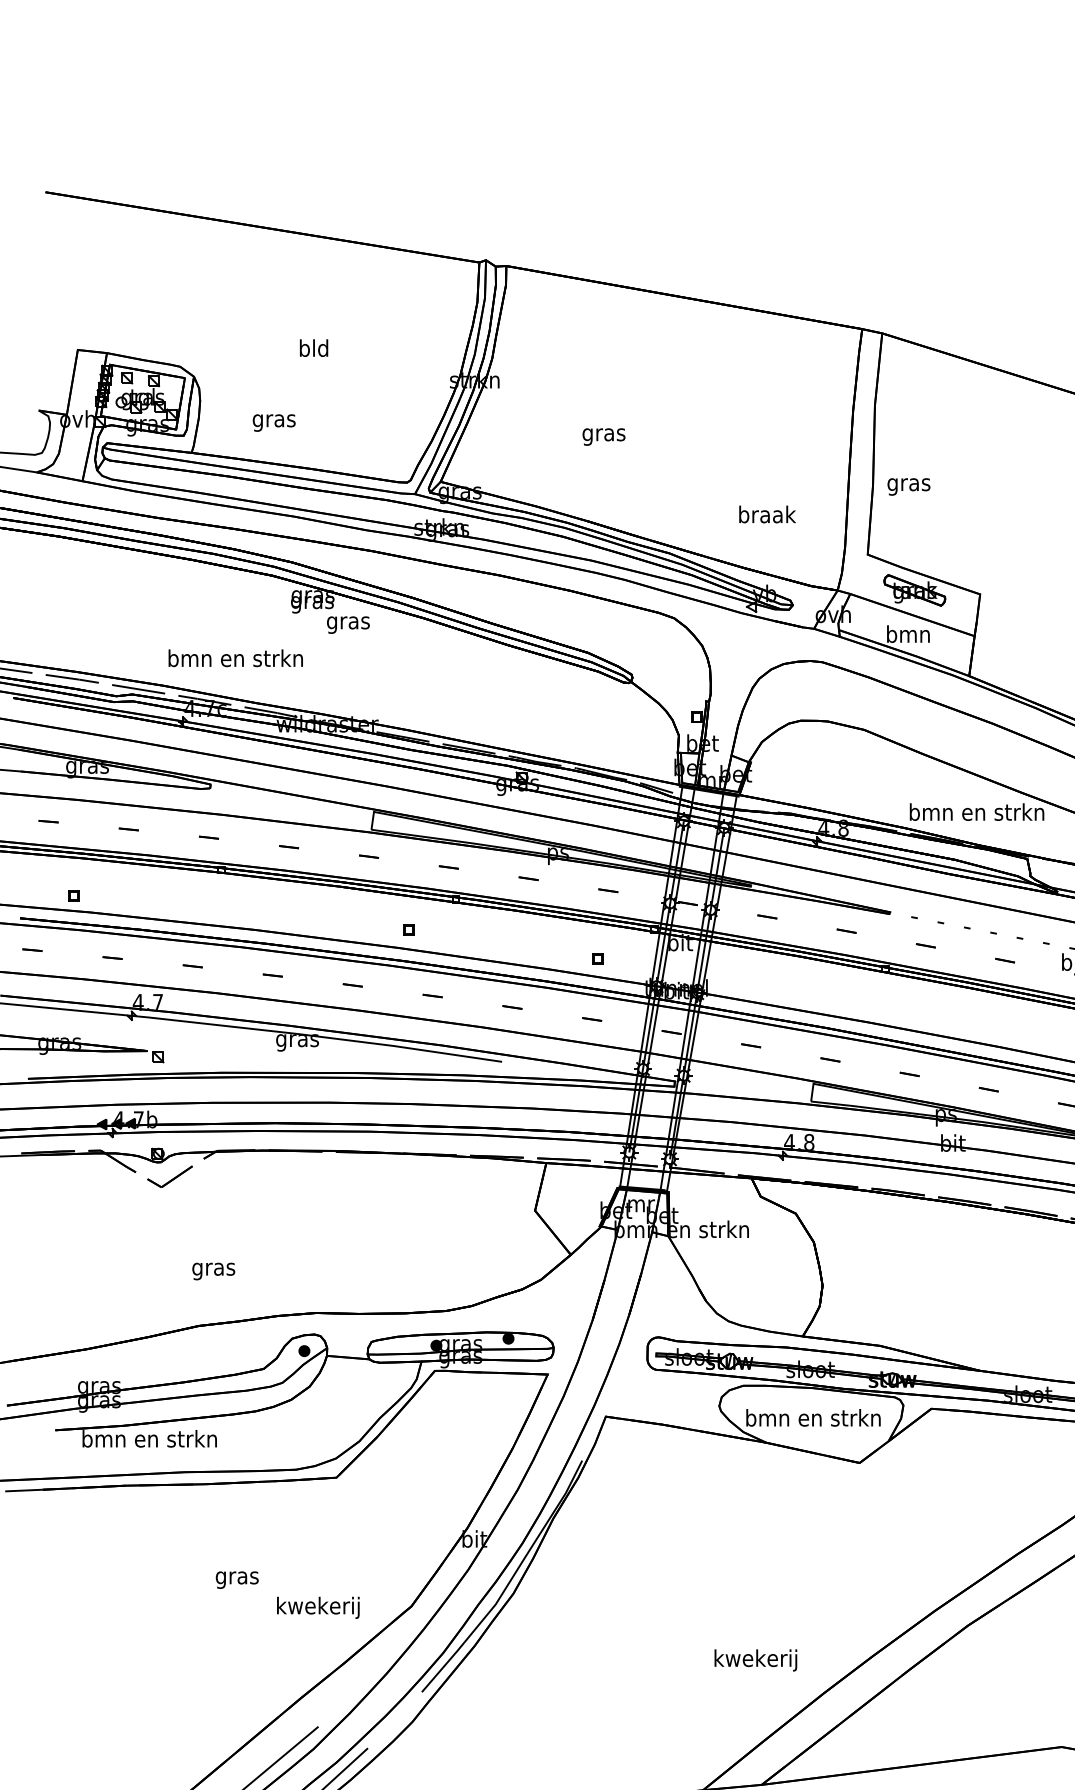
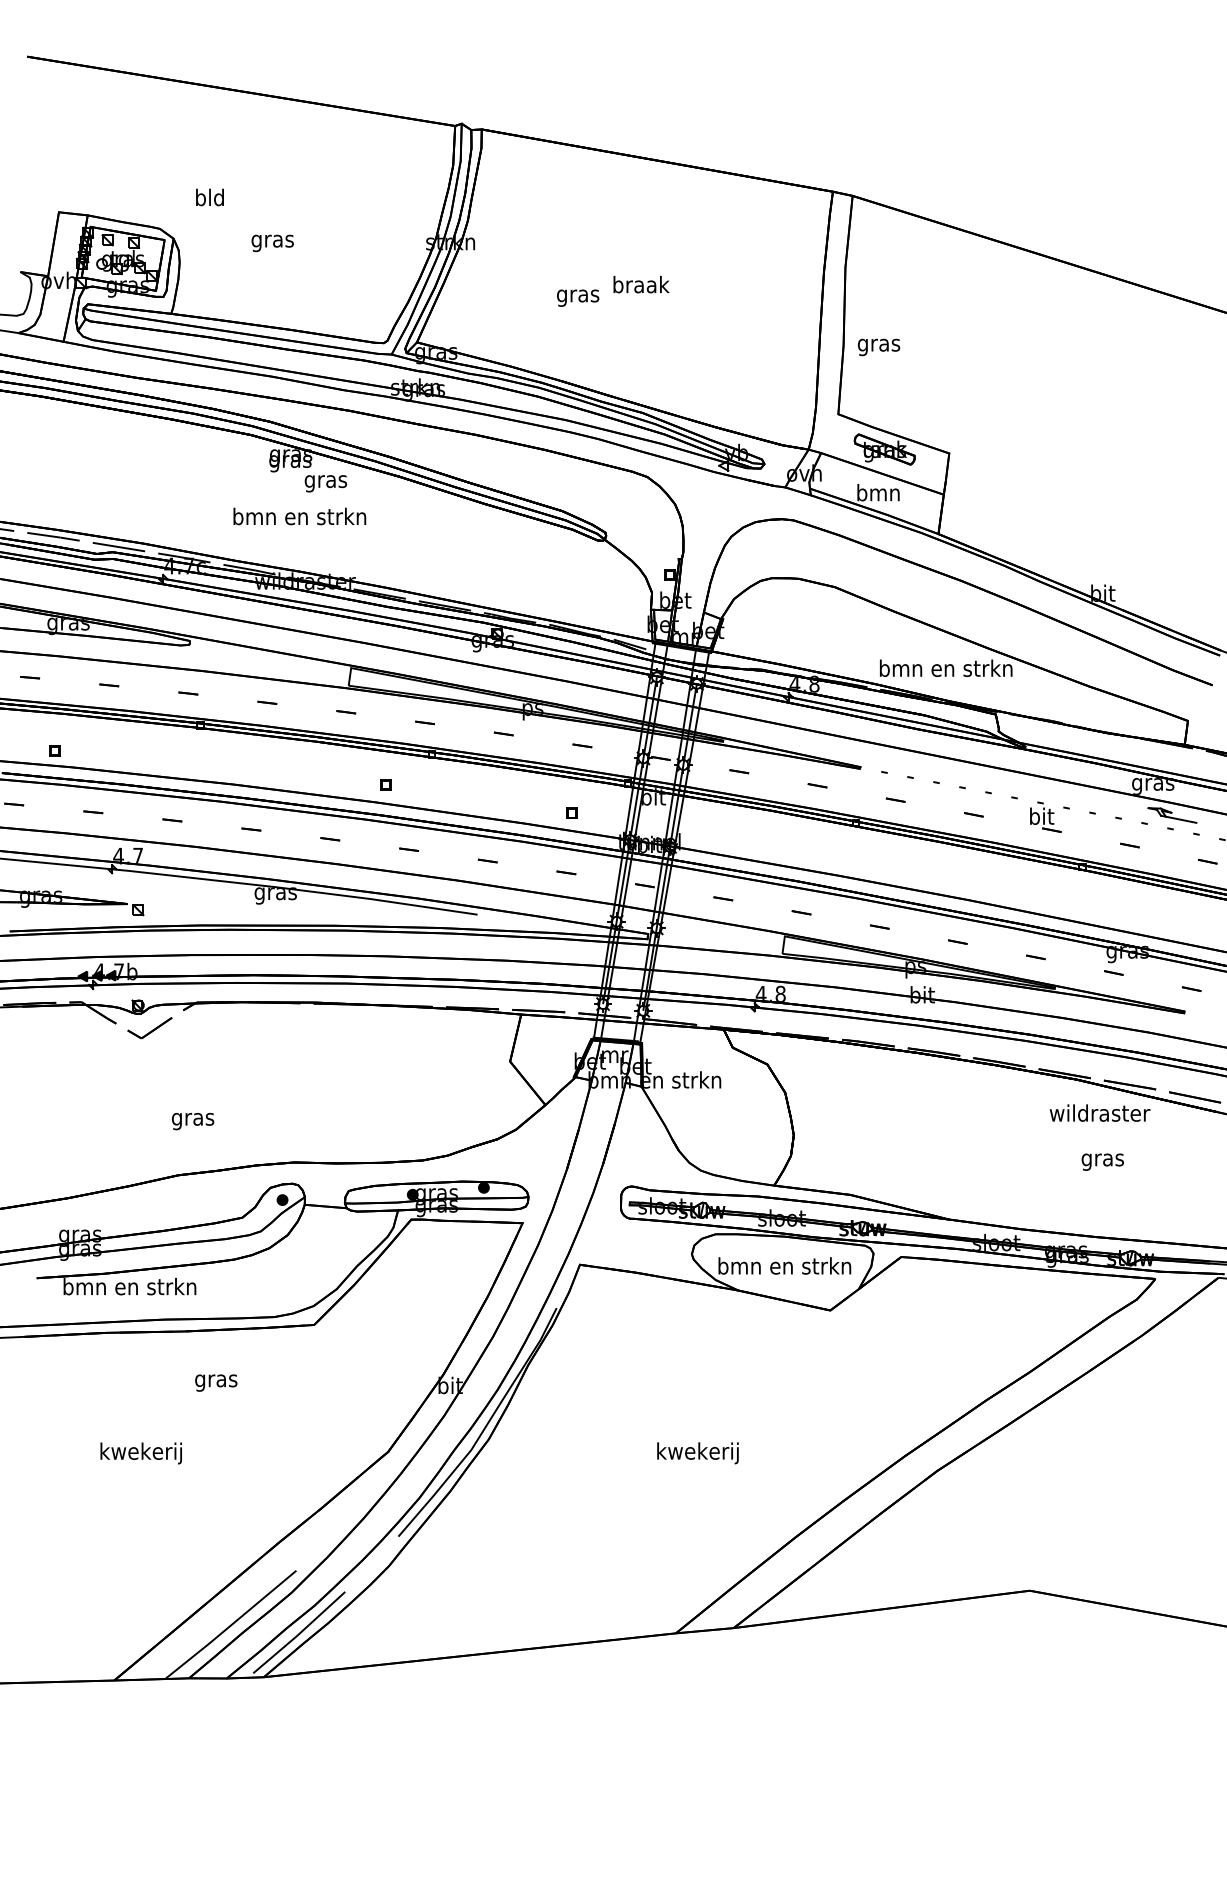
text: (313, 348) -> (209, 197), moved
text: (273, 423) -> (272, 243), moved
text: (767, 514) -> (641, 284), moved
text: (235, 658) -> (299, 516), moved
text: (237, 1579) -> (216, 1382), moved
text: (317, 1607) -> (140, 1453), moved
text: (755, 1660) -> (697, 1453), moved

